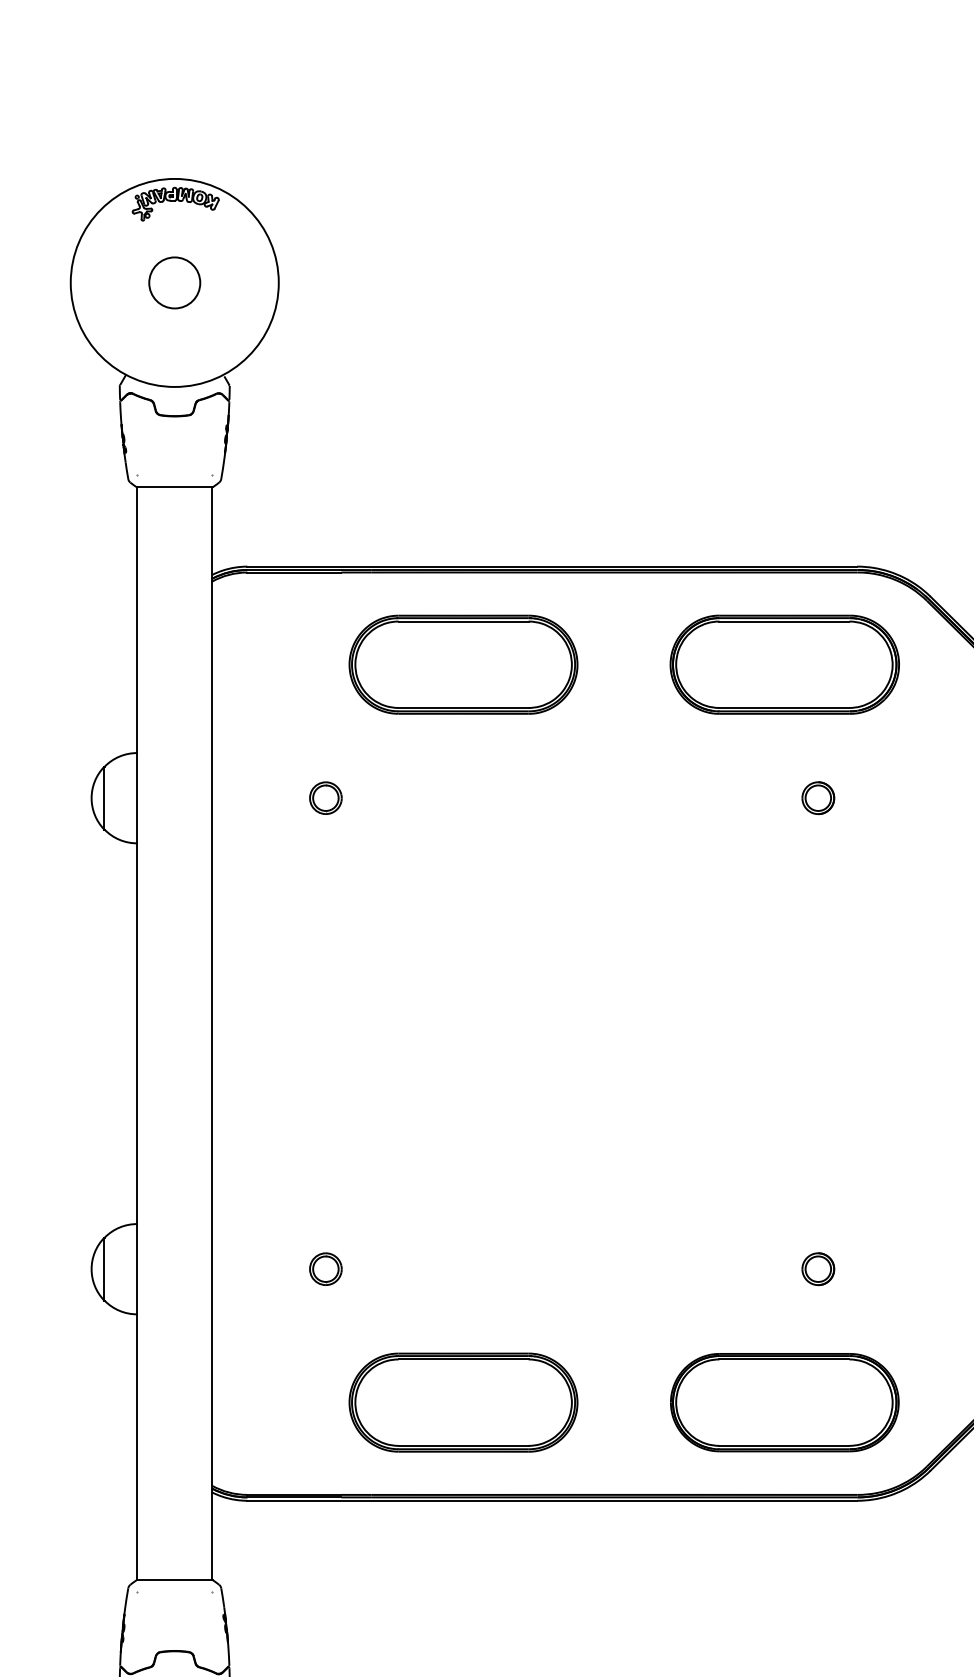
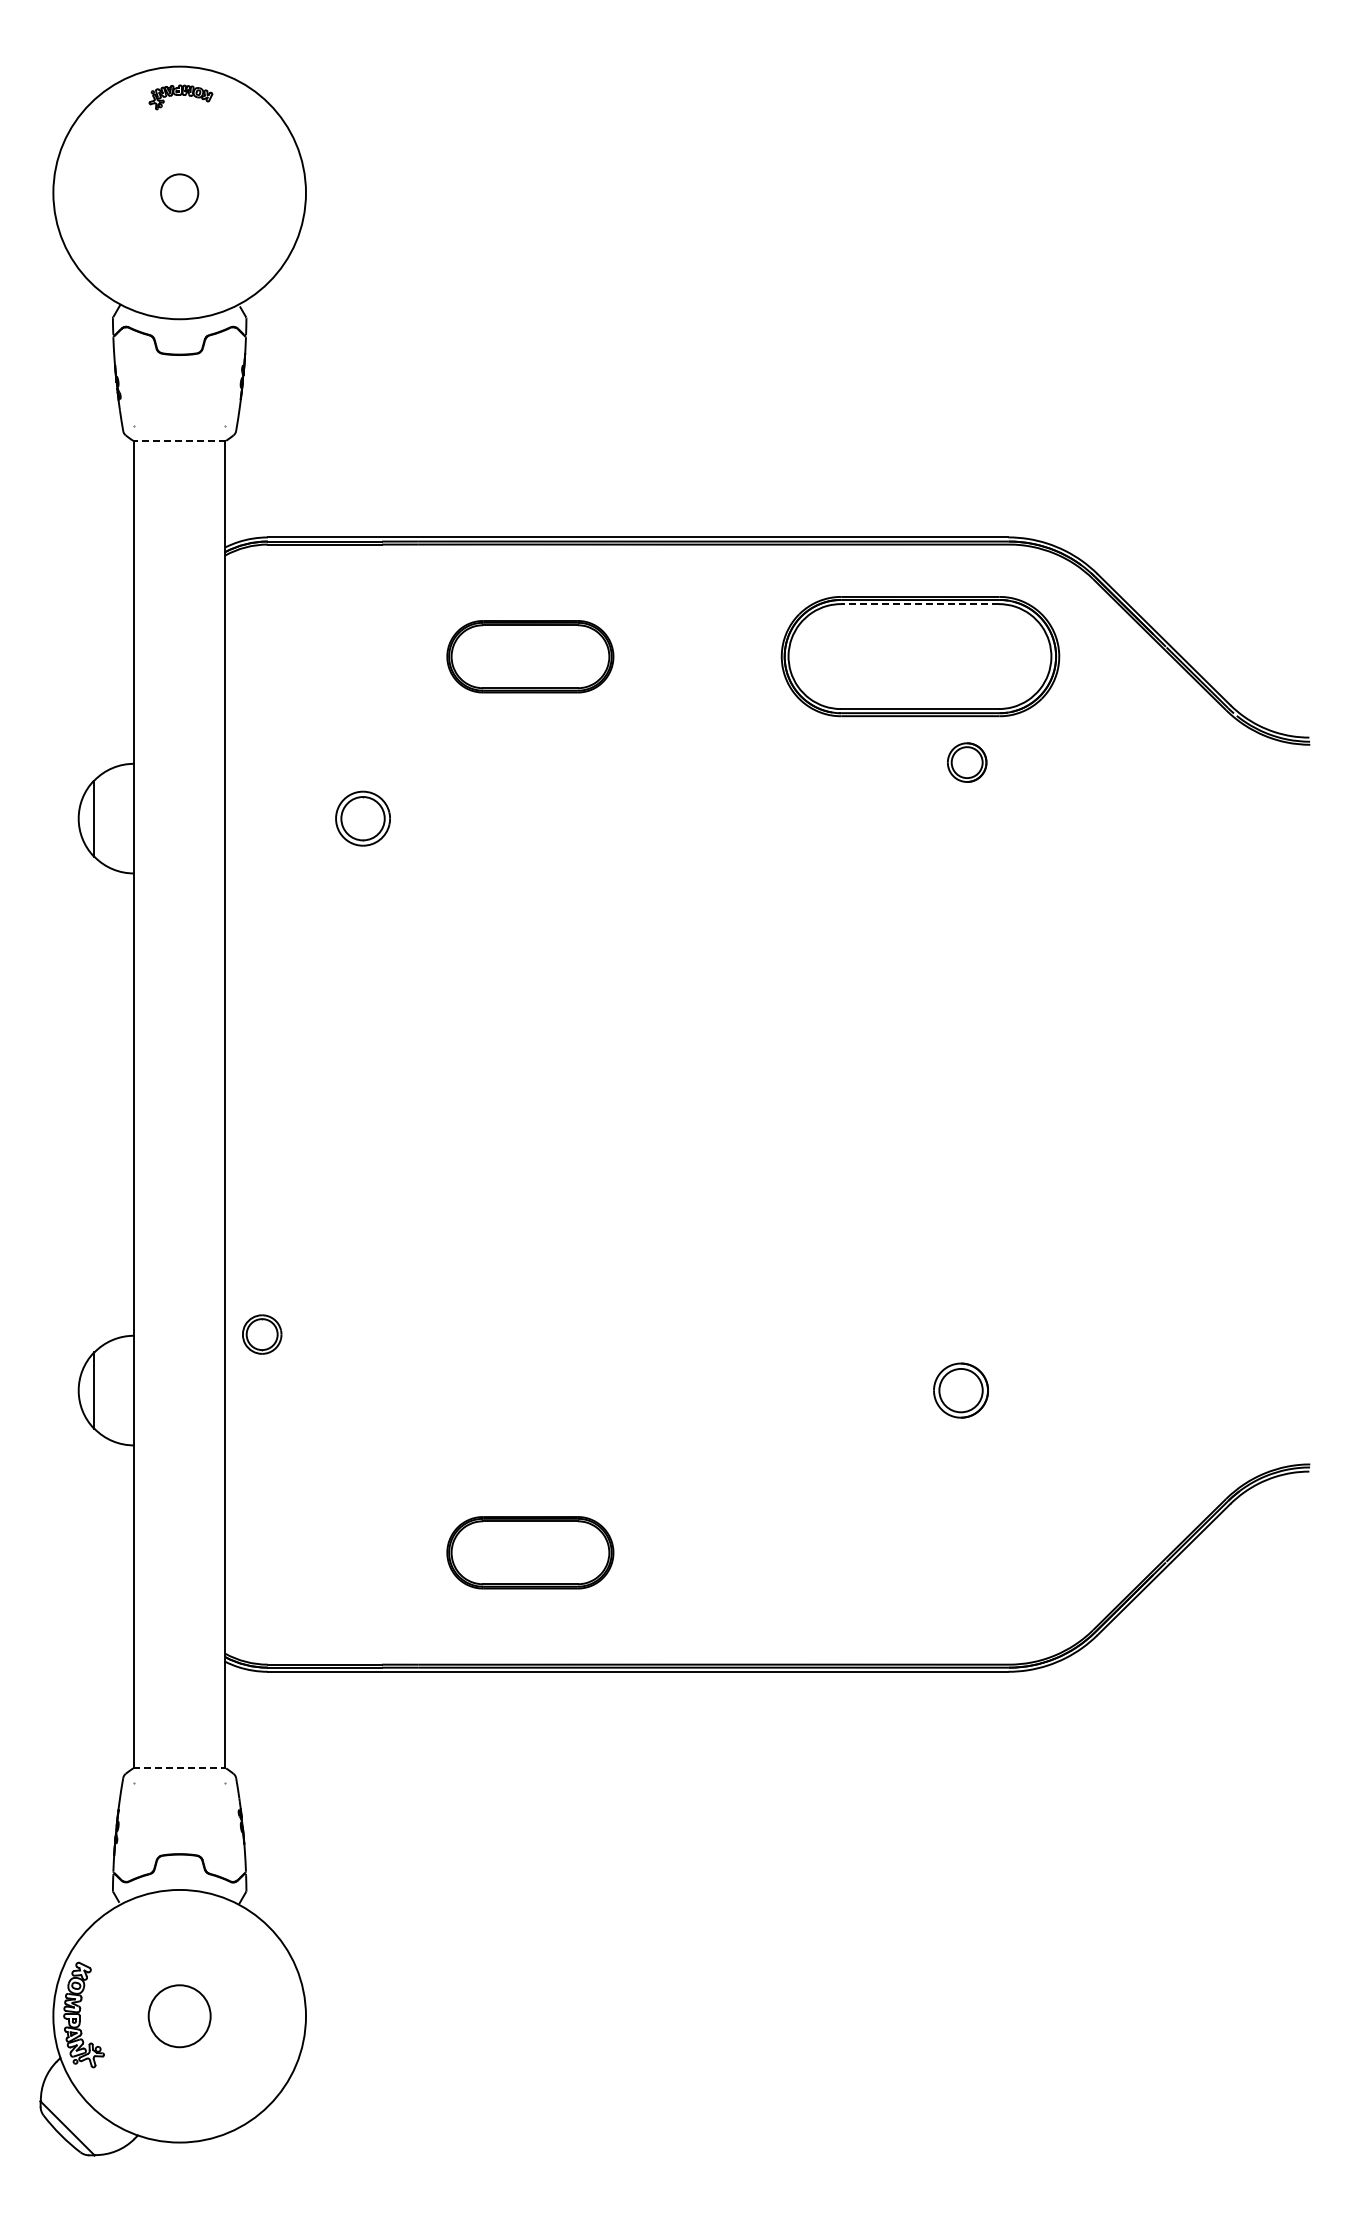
part: (175, 204) -> (180, 97), size x0.6
circle: (174, 282) -> (179, 192), size x0.6
line: (174, 486) -> (179, 440), solid -> dashed
line: (784, 621) -> (919, 604), solid -> dashed
part: (463, 664) -> (530, 656), size x0.6
part: (326, 798) -> (363, 818), size x1.4
part: (818, 798) -> (967, 762), moved
part: (326, 1269) -> (262, 1334), moved
part: (818, 1269) -> (961, 1390), size x1.4
part: (463, 1402) -> (530, 1552), size x0.6
part: (784, 1402) -> (920, 1552), removed
line: (175, 1580) -> (180, 1768), solid -> dashed

